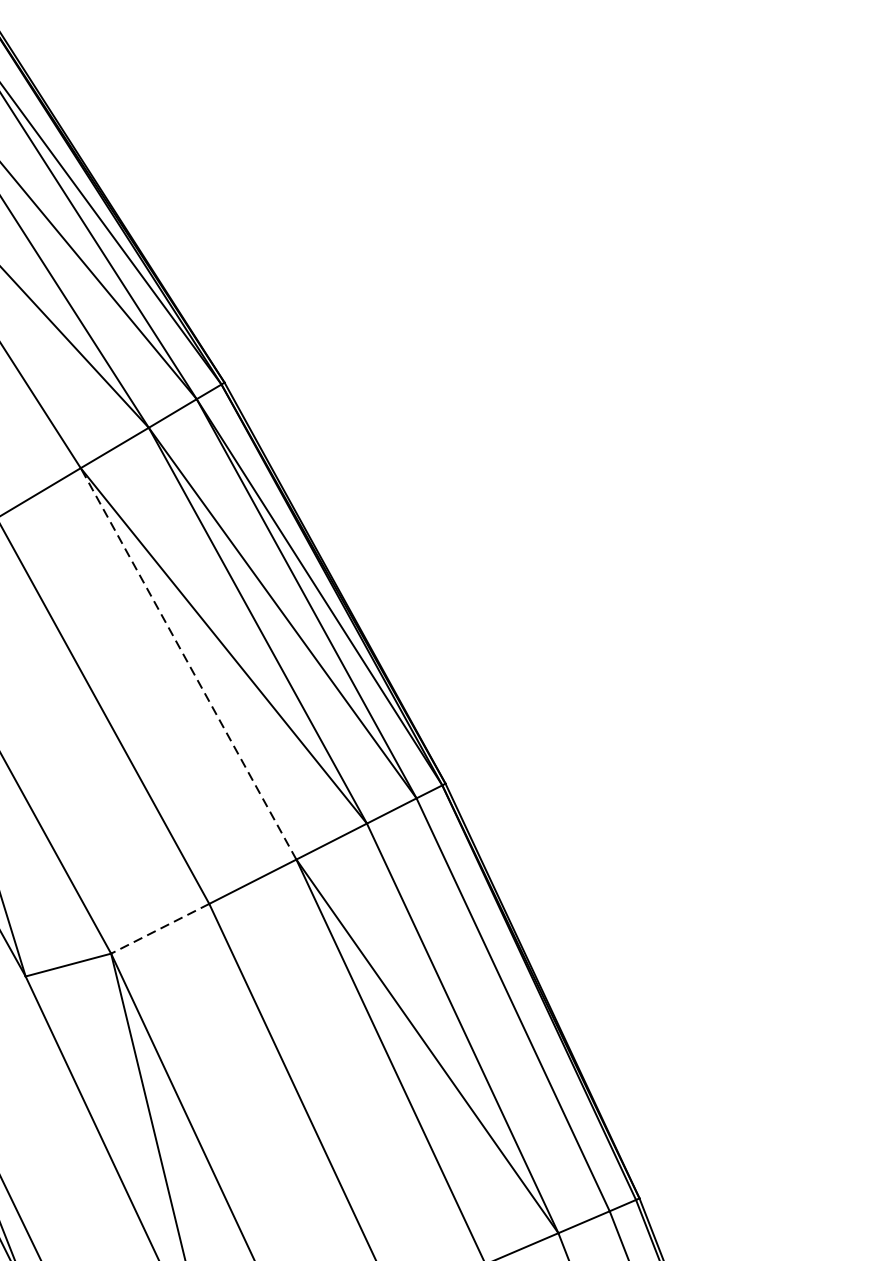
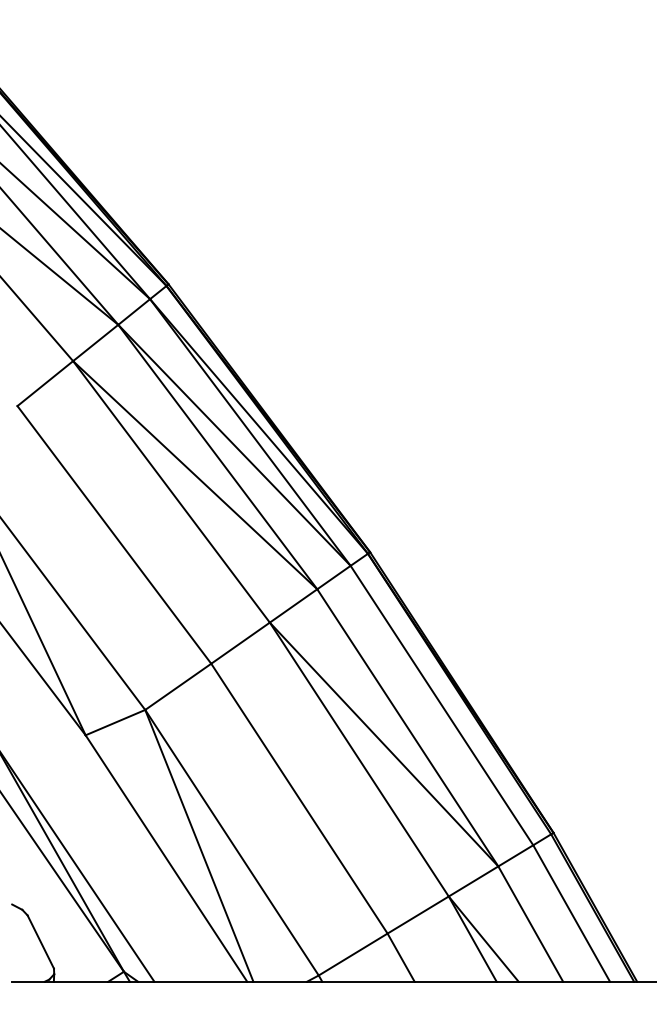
line: (188, 663) -> (171, 491), dashed -> solid
line: (159, 929) -> (177, 687), dashed -> solid

